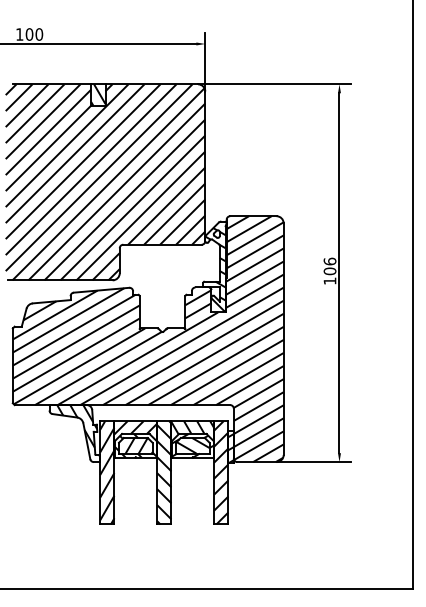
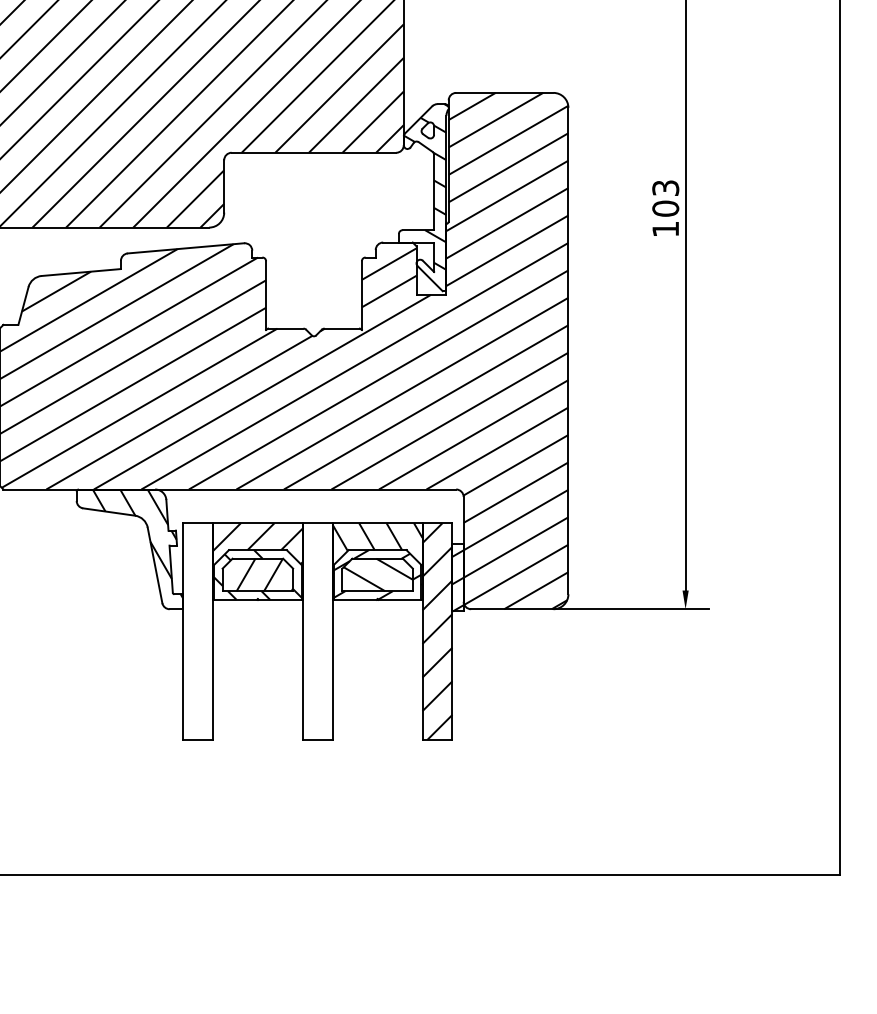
text: (329, 261) -> (664, 187), 106 -> 103
hatch: (107, 472) -> (198, 631), removed
hatch: (164, 472) -> (318, 631), removed

